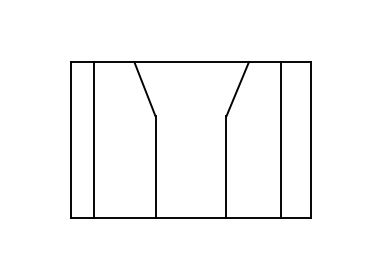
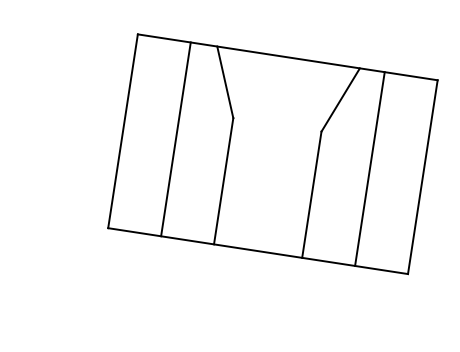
line: (94, 139) -> (176, 138), moved
line: (280, 139) -> (369, 168), moved

